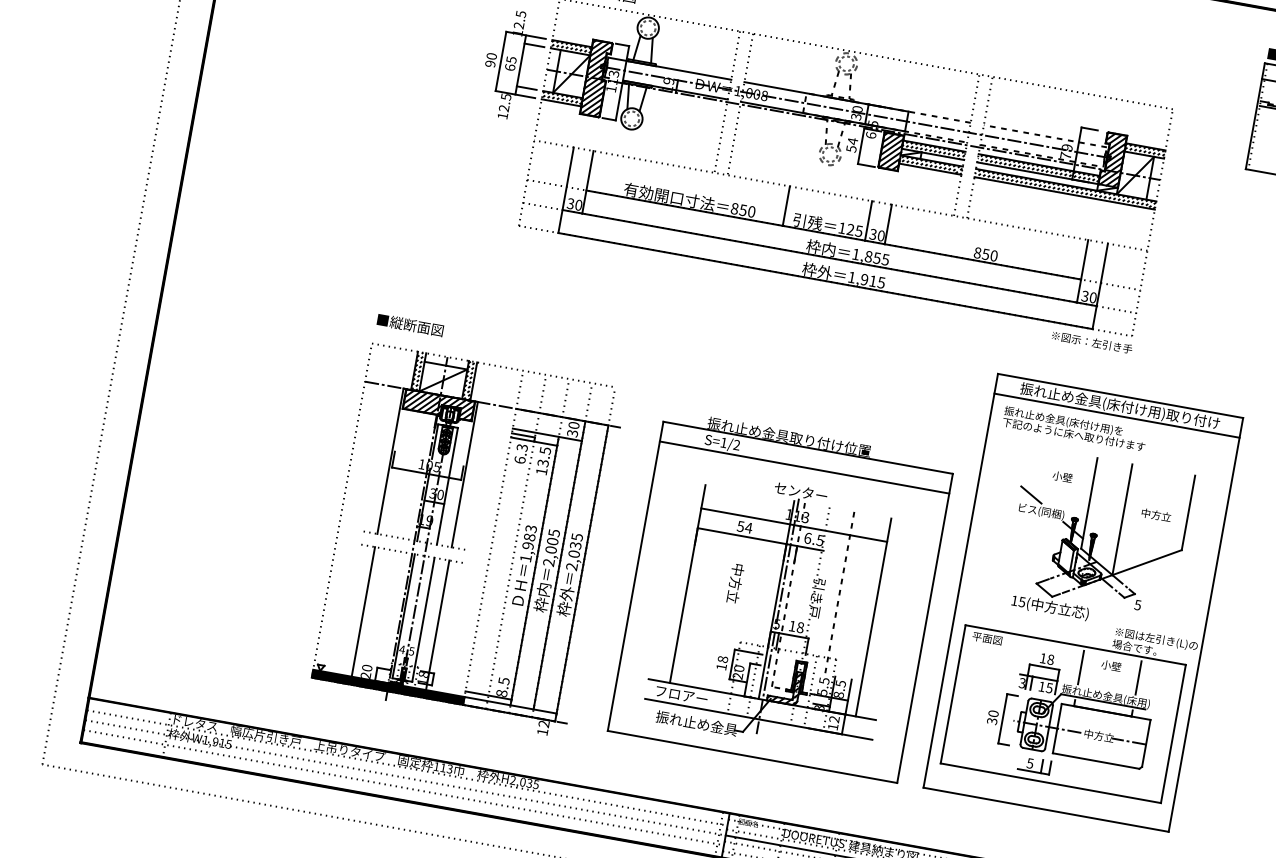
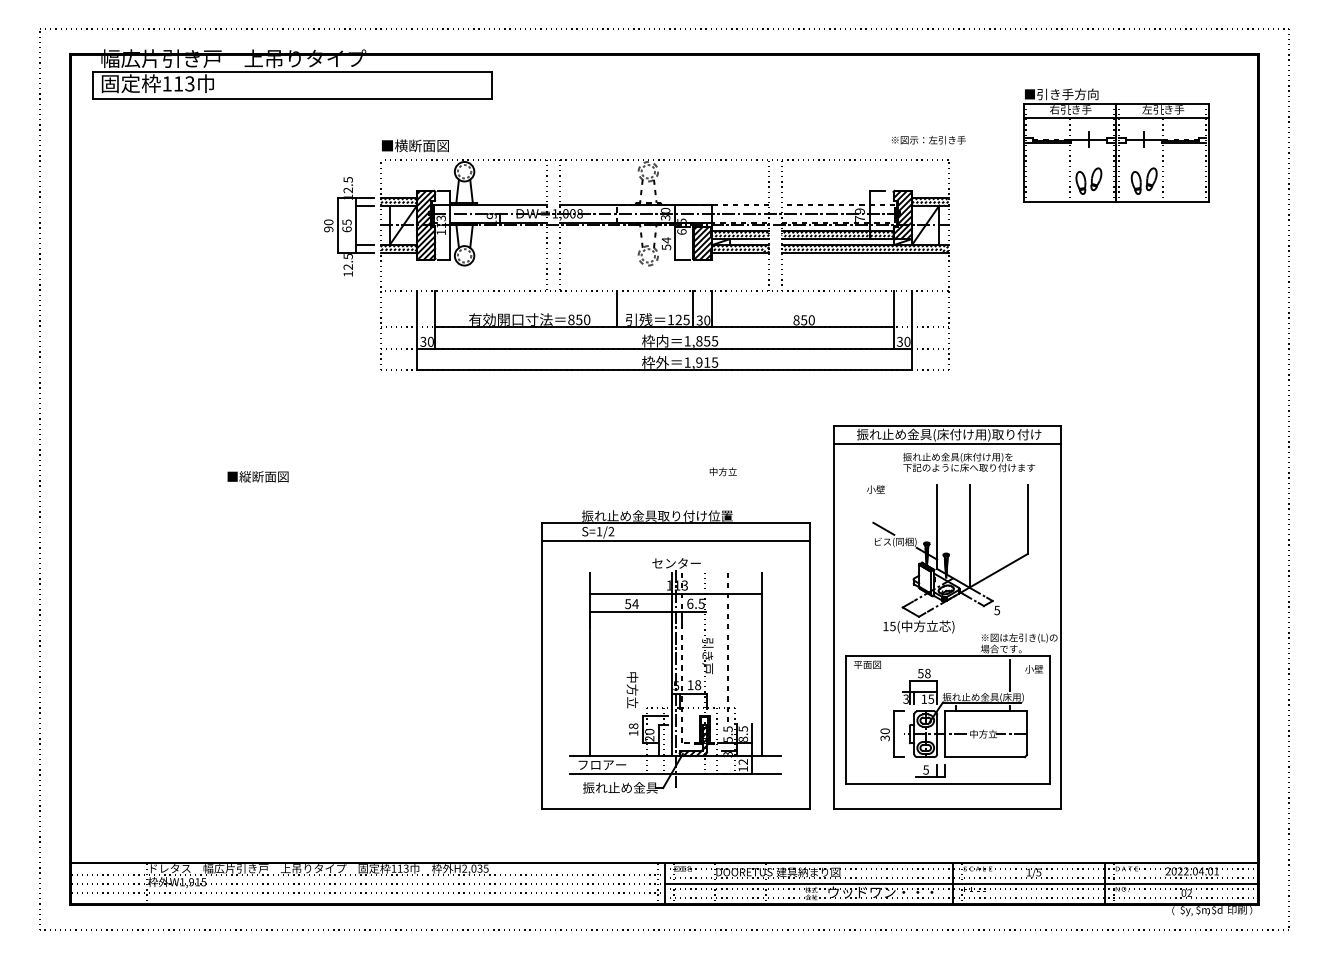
text: (409, 324) -> (257, 476), moved
text: (1091, 342) -> (928, 140), moved
text: (1075, 428) -> (969, 462), moved
text: (1062, 476) -> (875, 489), moved
text: (1155, 514) -> (722, 471), moved
part: (465, 548) -> (384, 668), removed
text: (735, 583) -> (632, 690), moved
text: (1042, 658) -> (920, 673), 18 -> 58
text: (1111, 666) -> (1034, 669), moved
line: (1081, 667) -> (956, 675), removed

